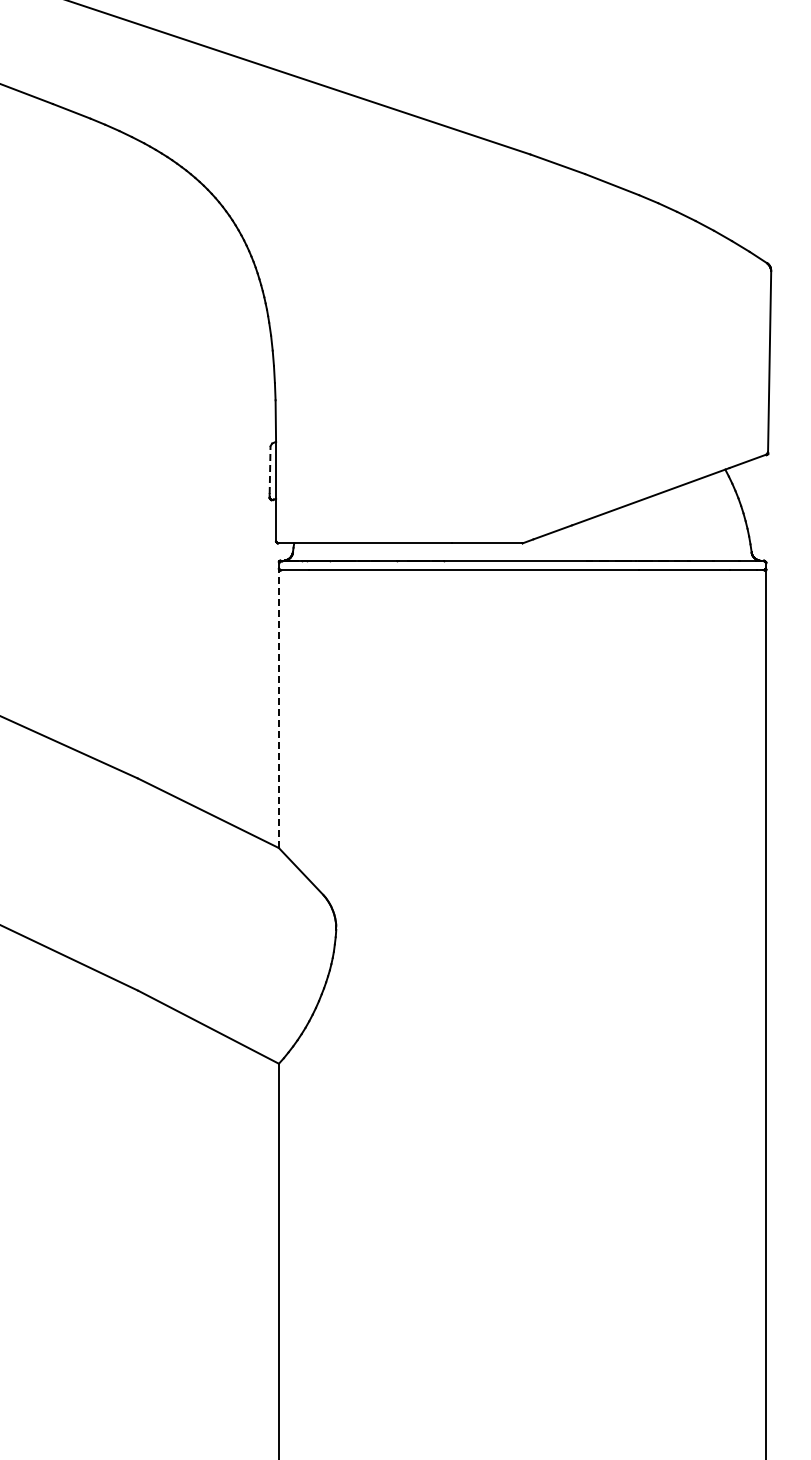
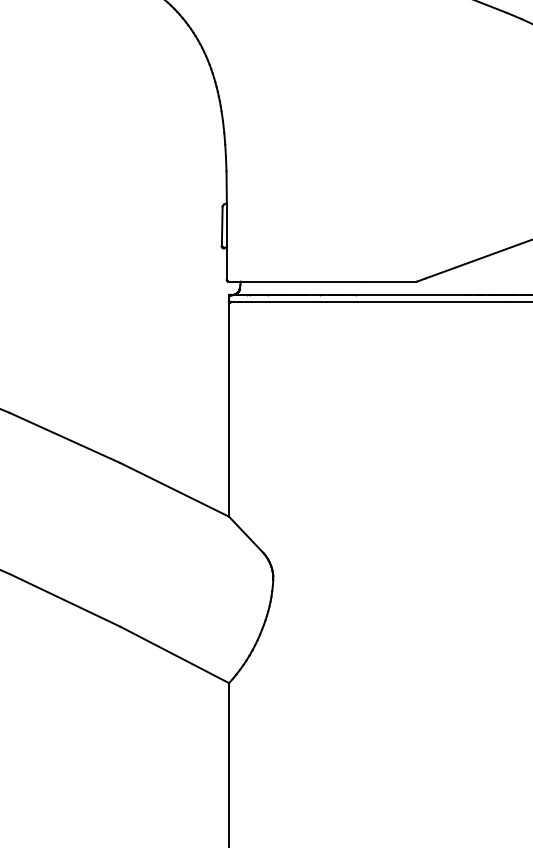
line: (270, 470) -> (222, 225), dashed -> solid
line: (278, 709) -> (228, 409), dashed -> solid

